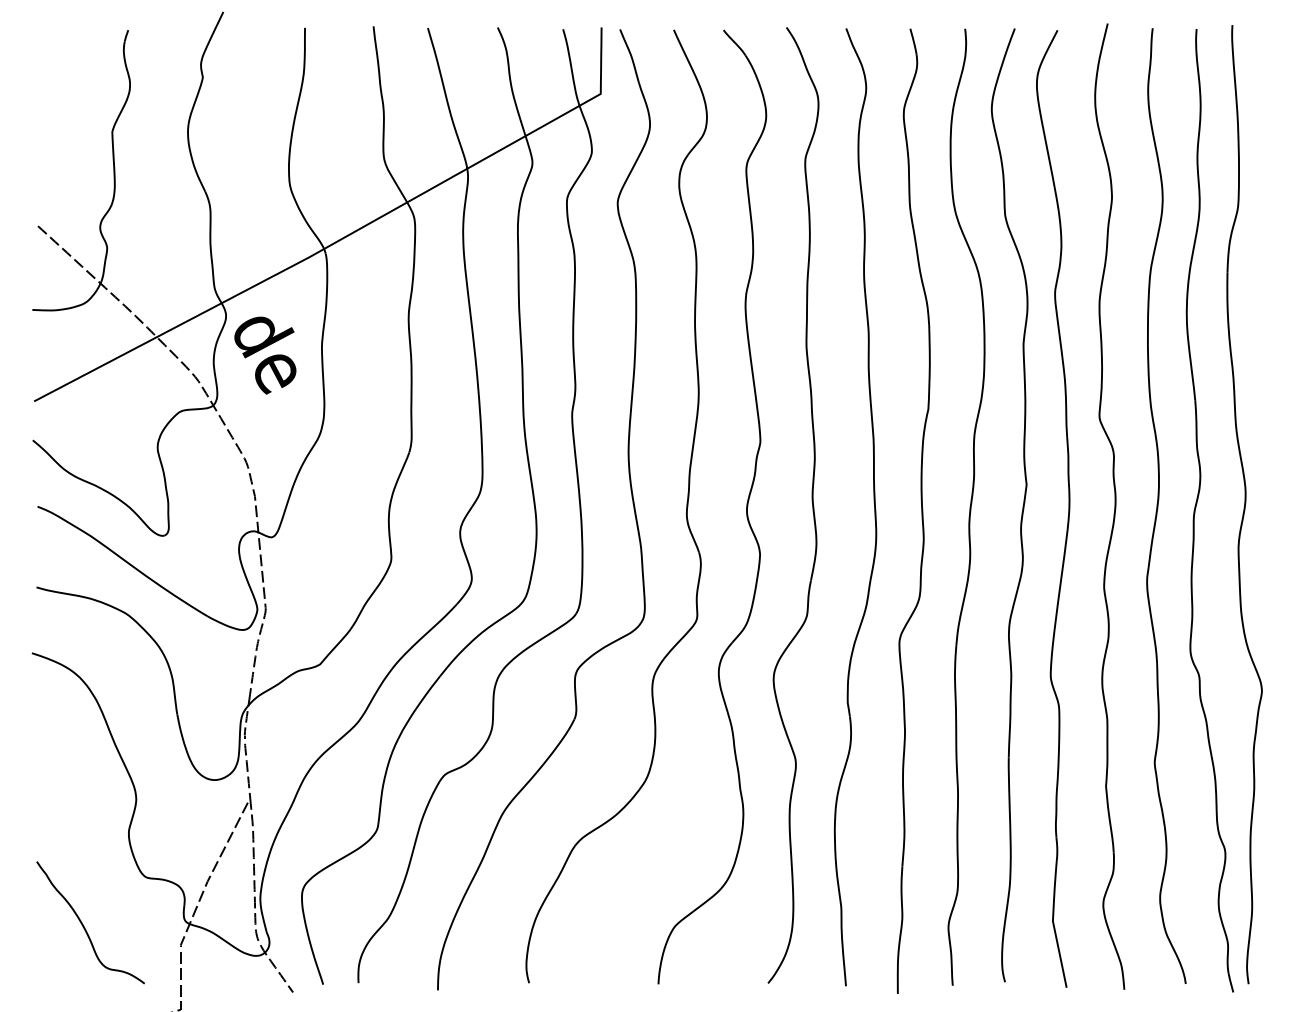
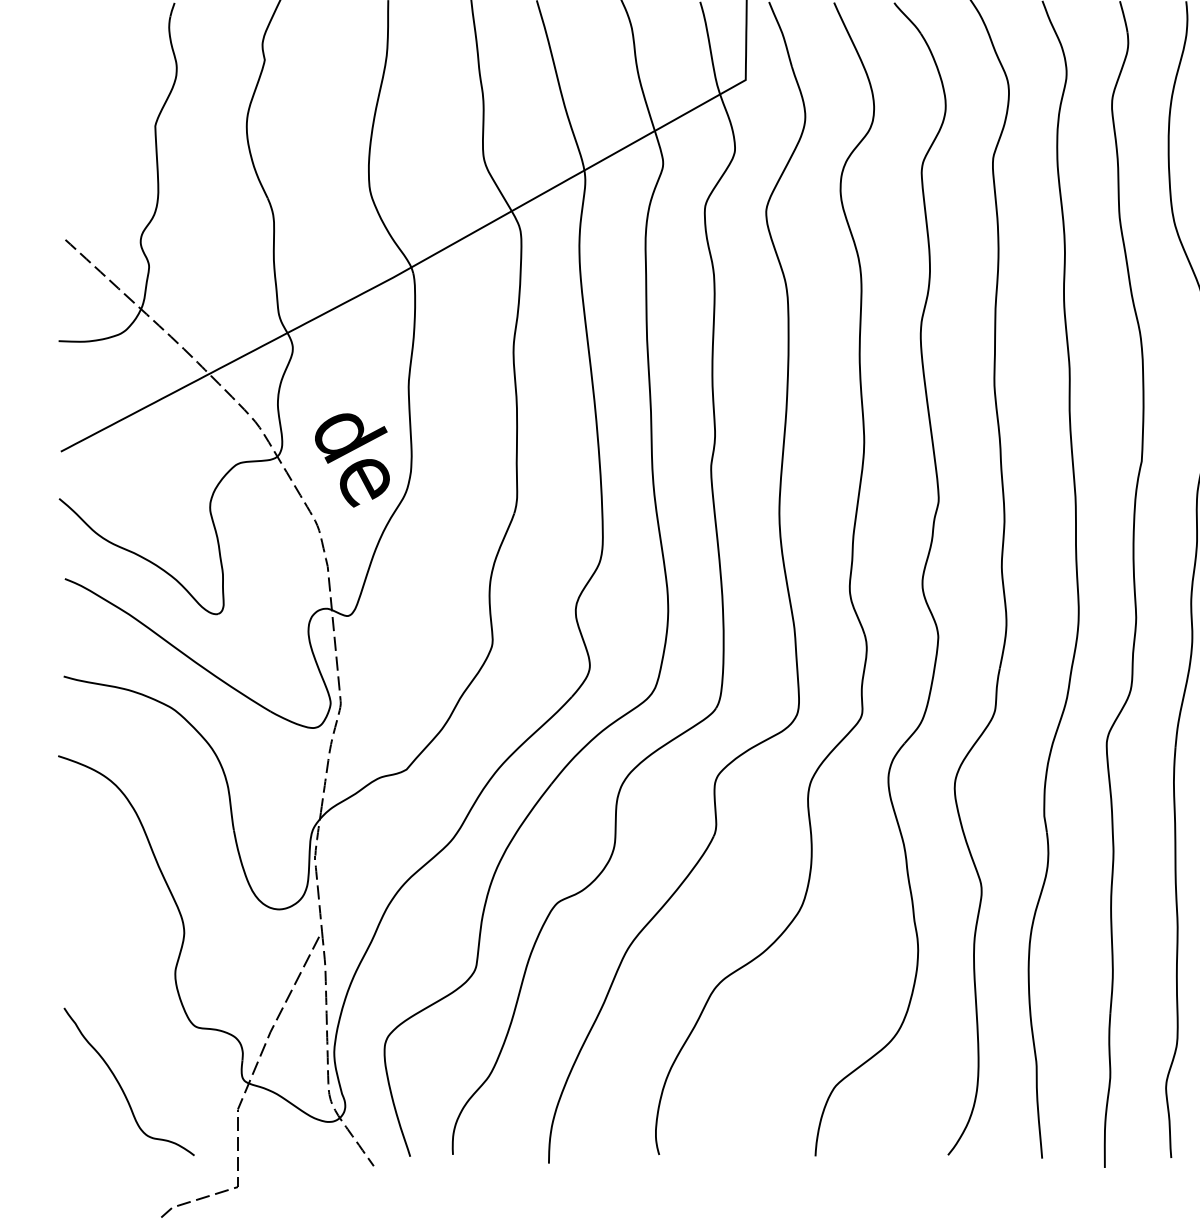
text: (265, 355) -> (352, 460), moved

